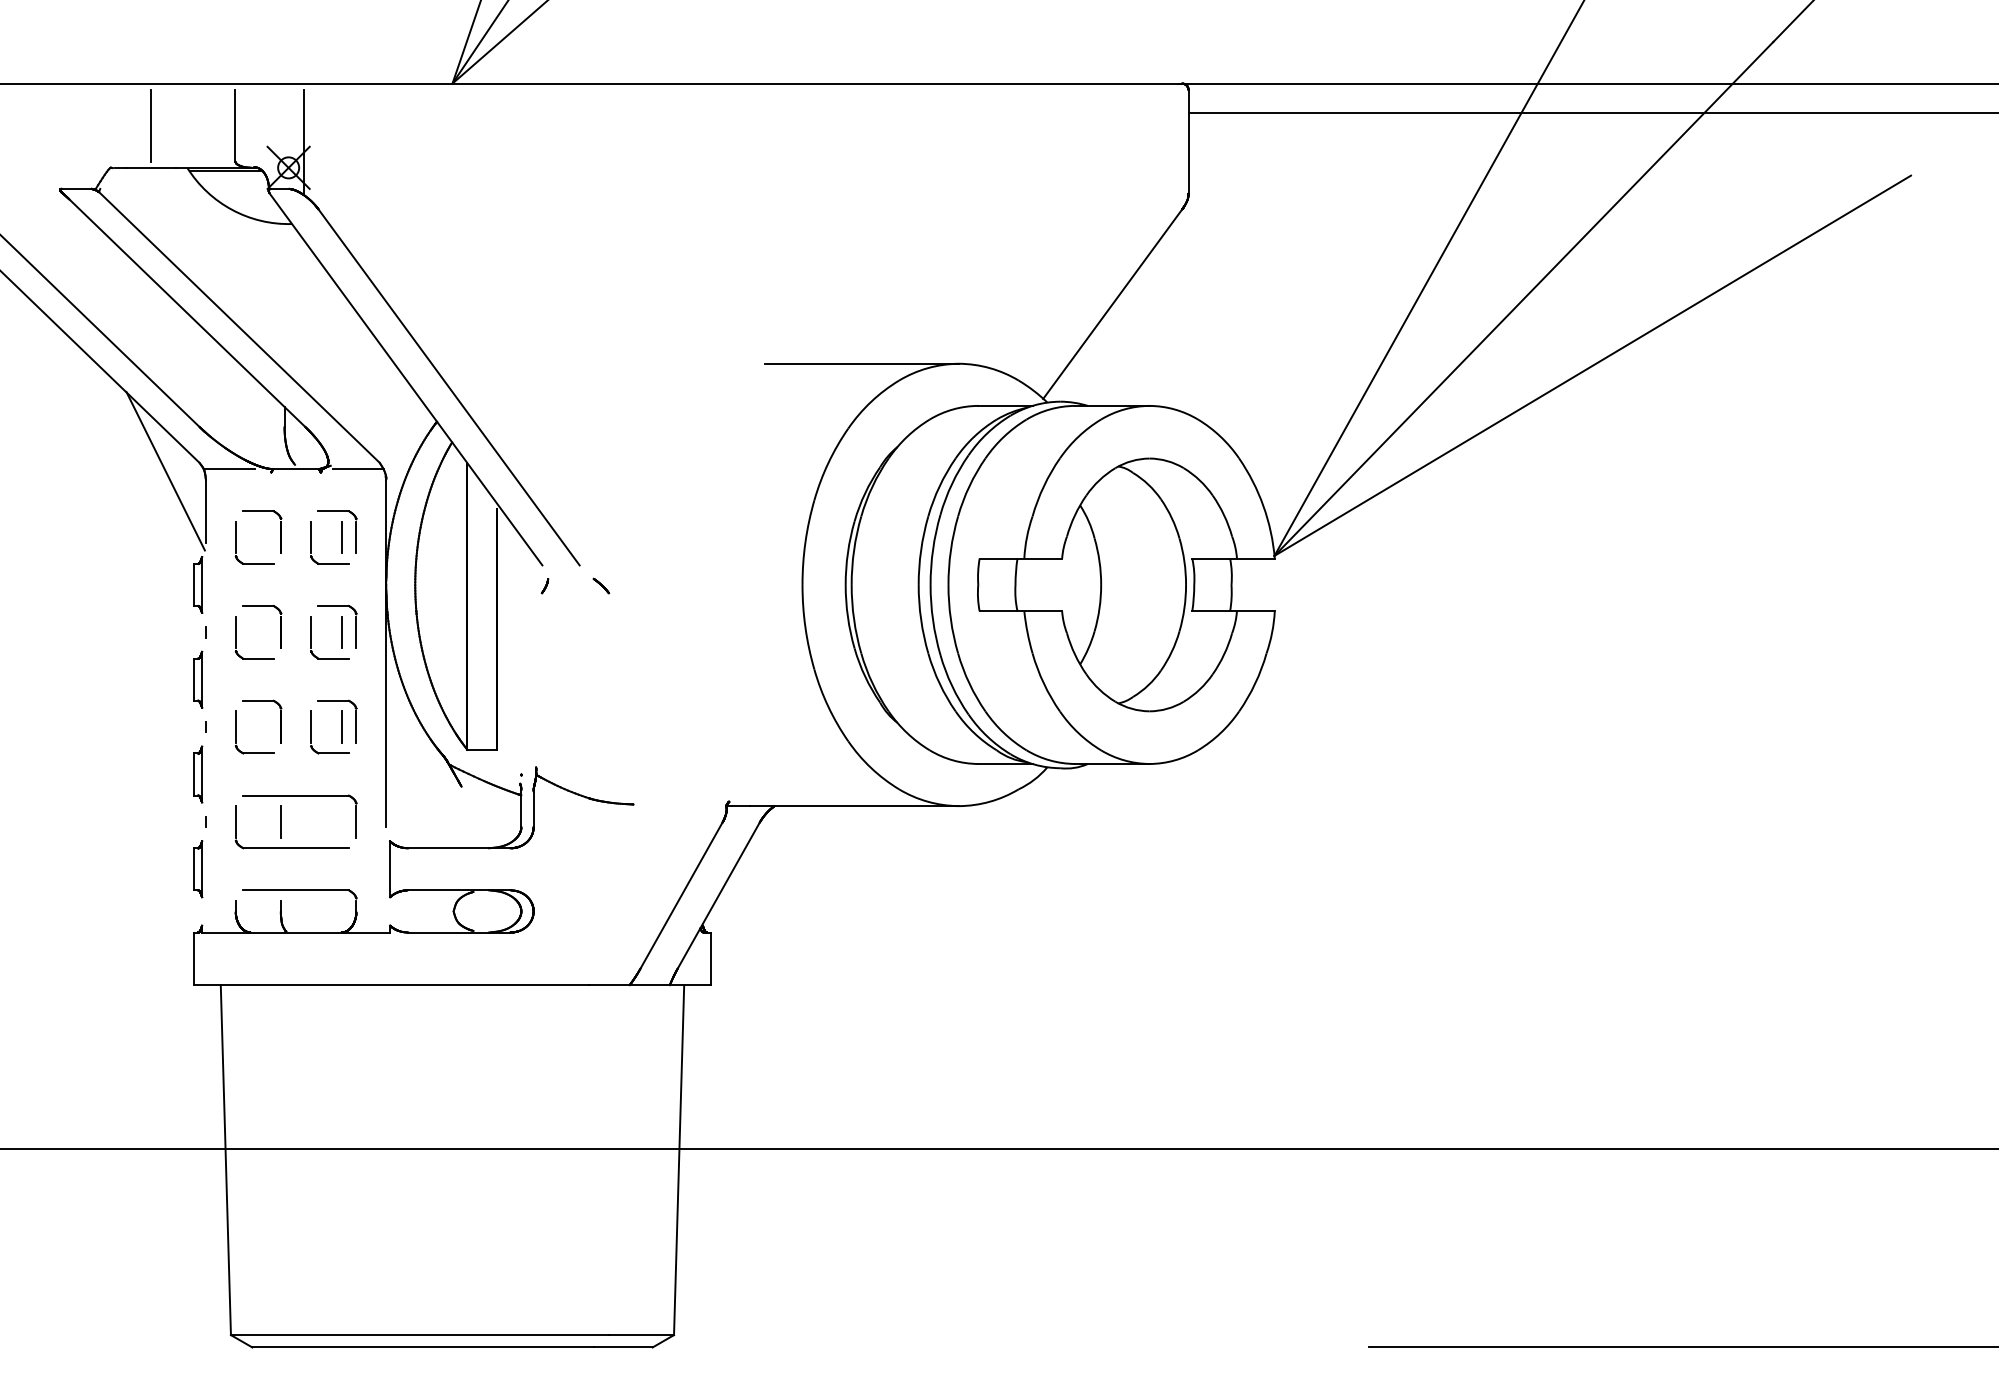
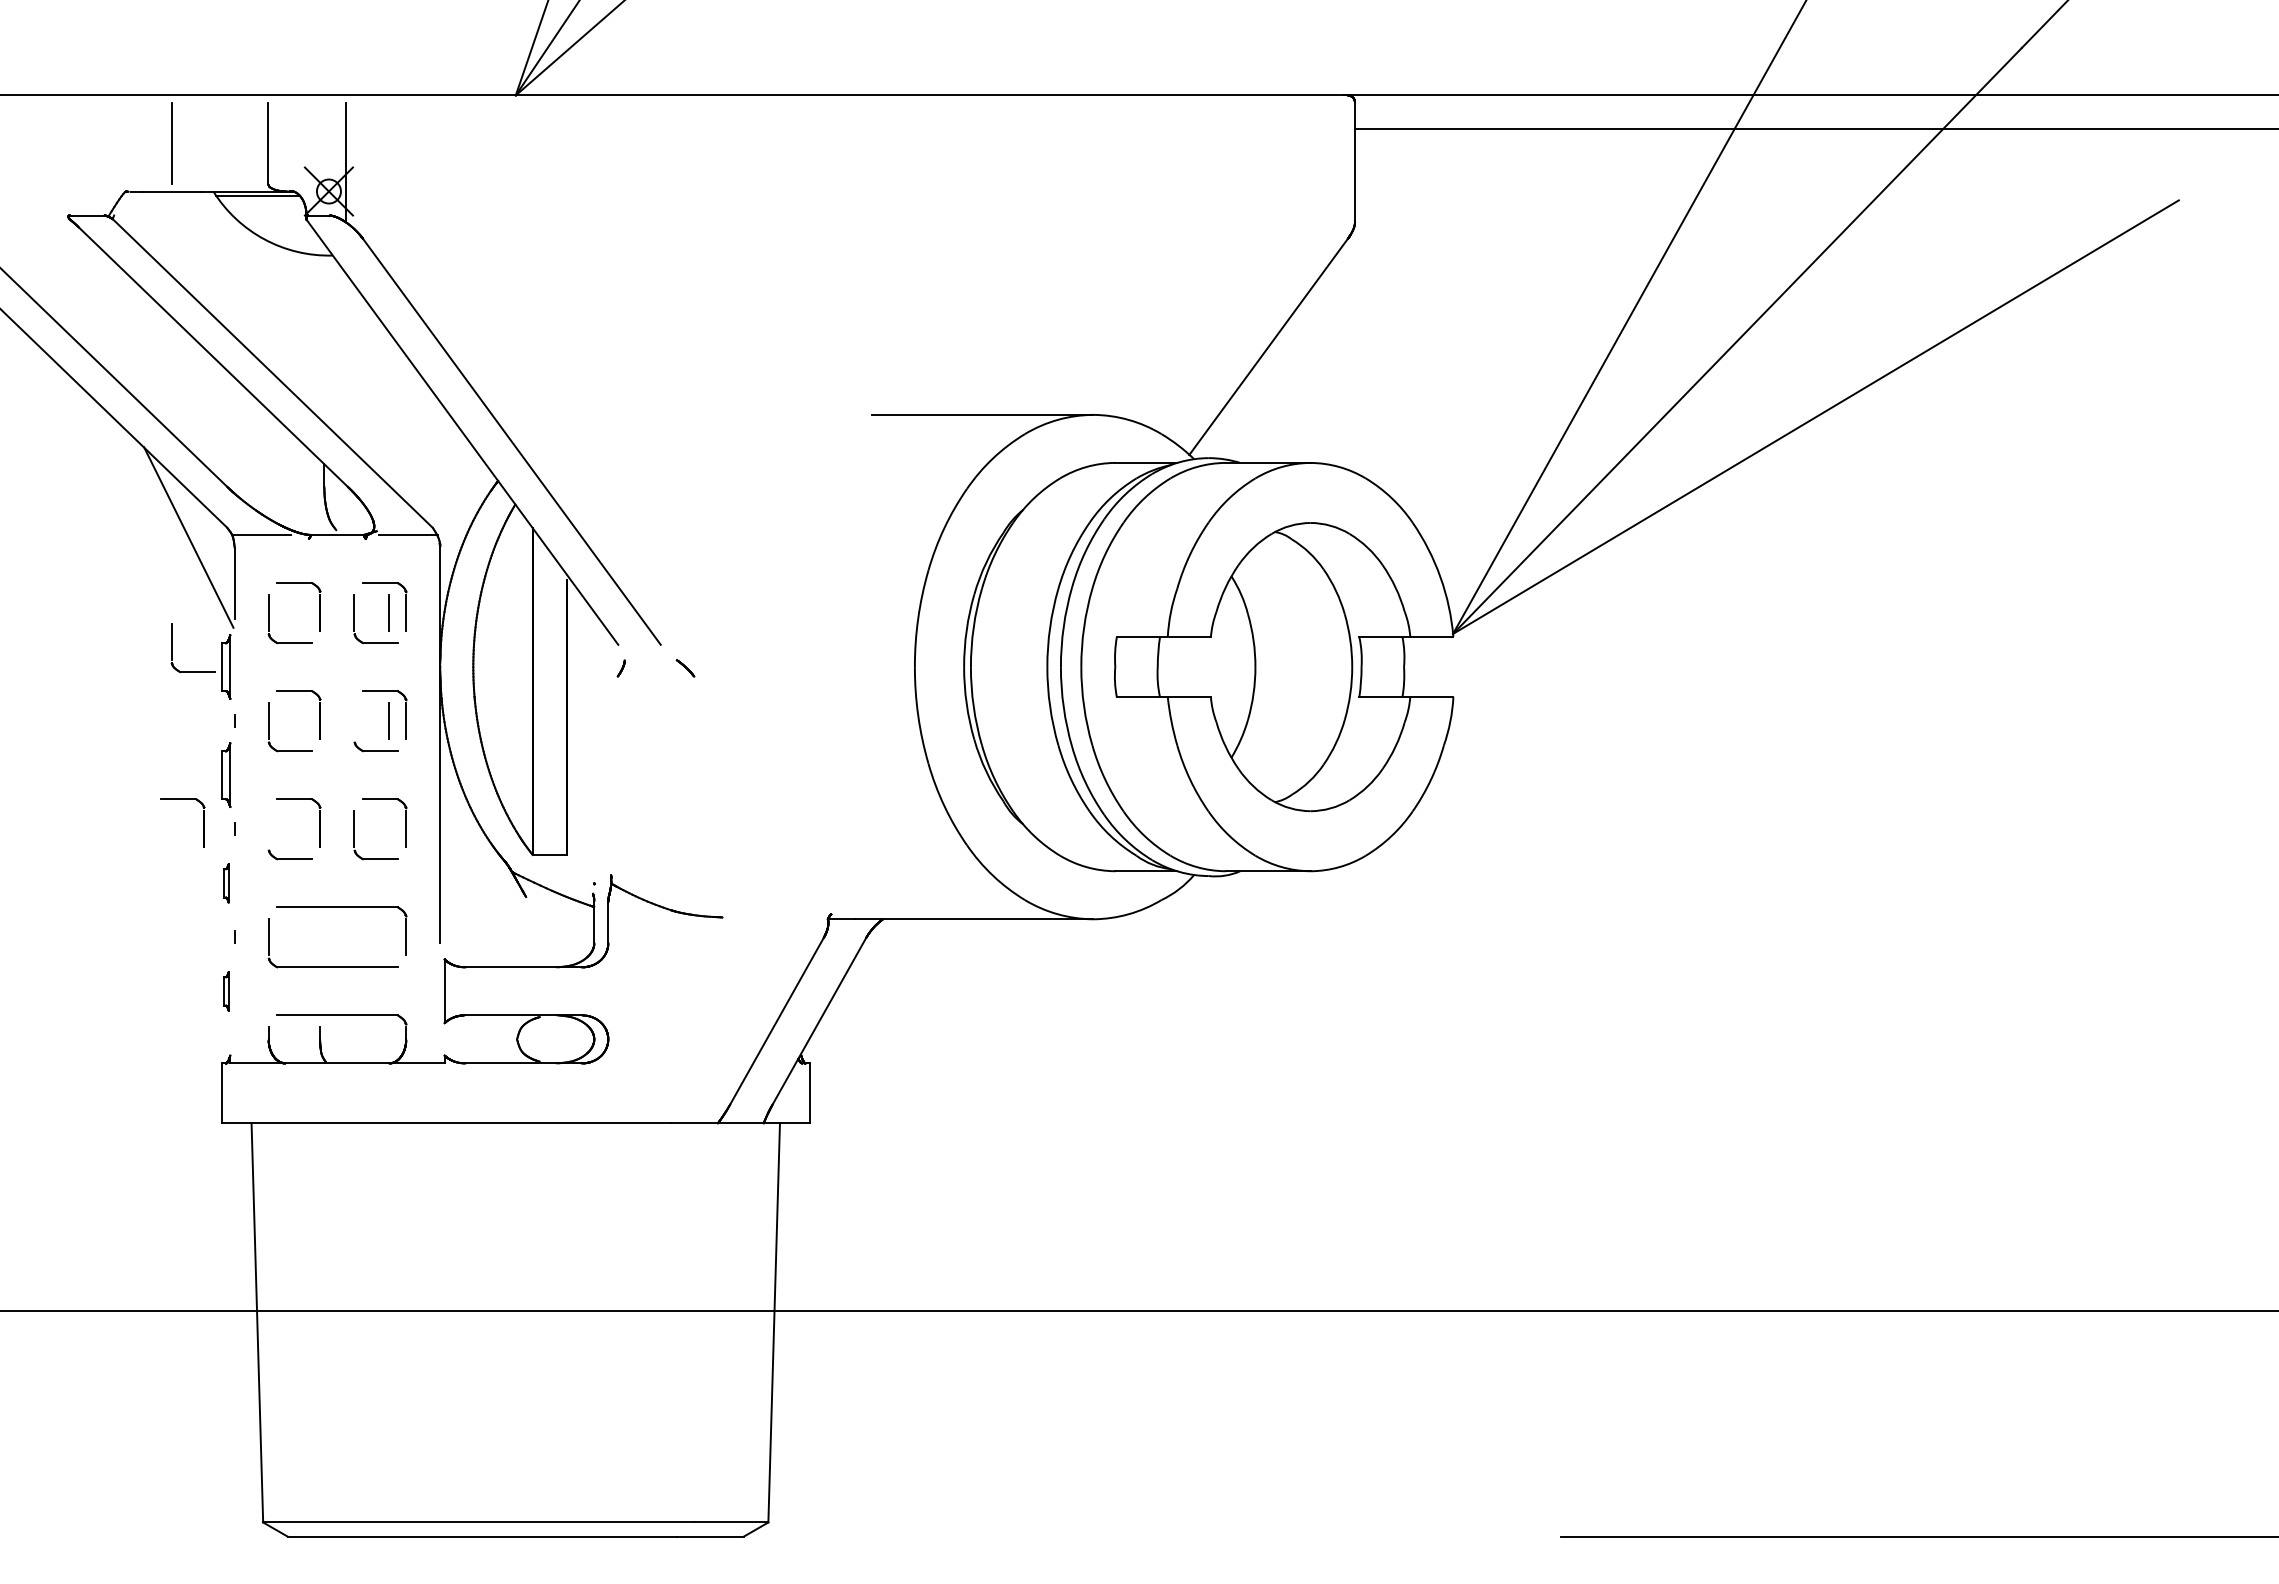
part: (151, 568) -> (172, 648), added
line: (311, 632) -> (354, 721), removed
part: (178, 721) -> (203, 822), added
line: (235, 727) -> (268, 829), removed
line: (341, 727) -> (389, 829), removed
part: (198, 774) -> (226, 883), size x0.6
line: (280, 821) -> (319, 936), removed
part: (198, 869) -> (226, 991), size x0.6

